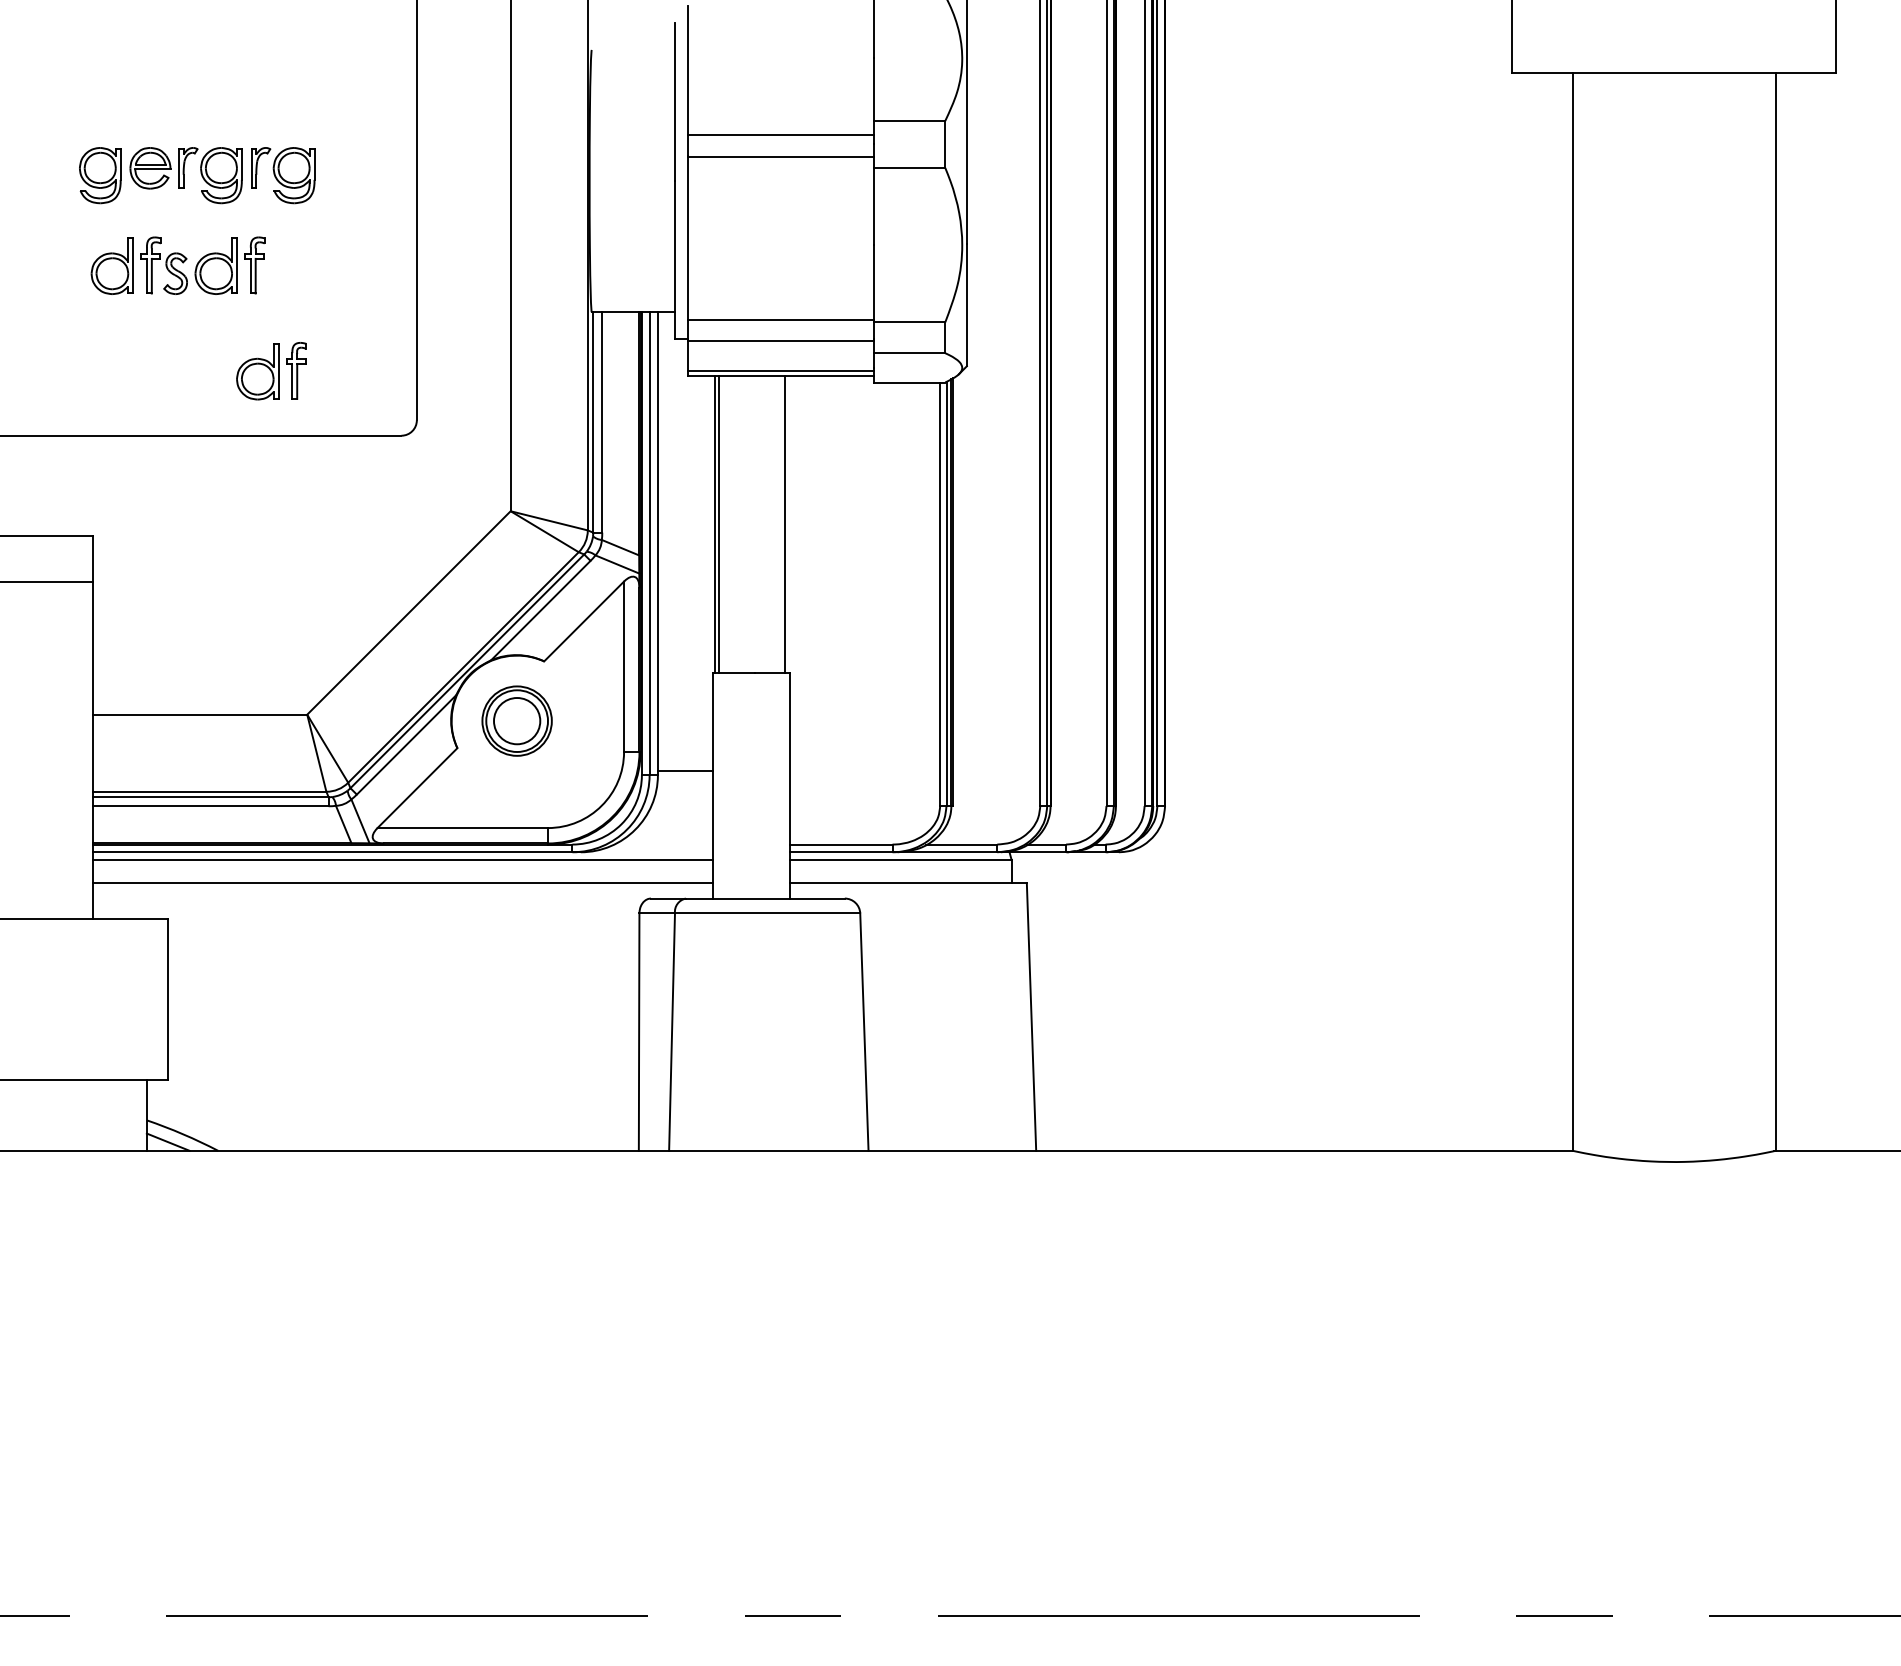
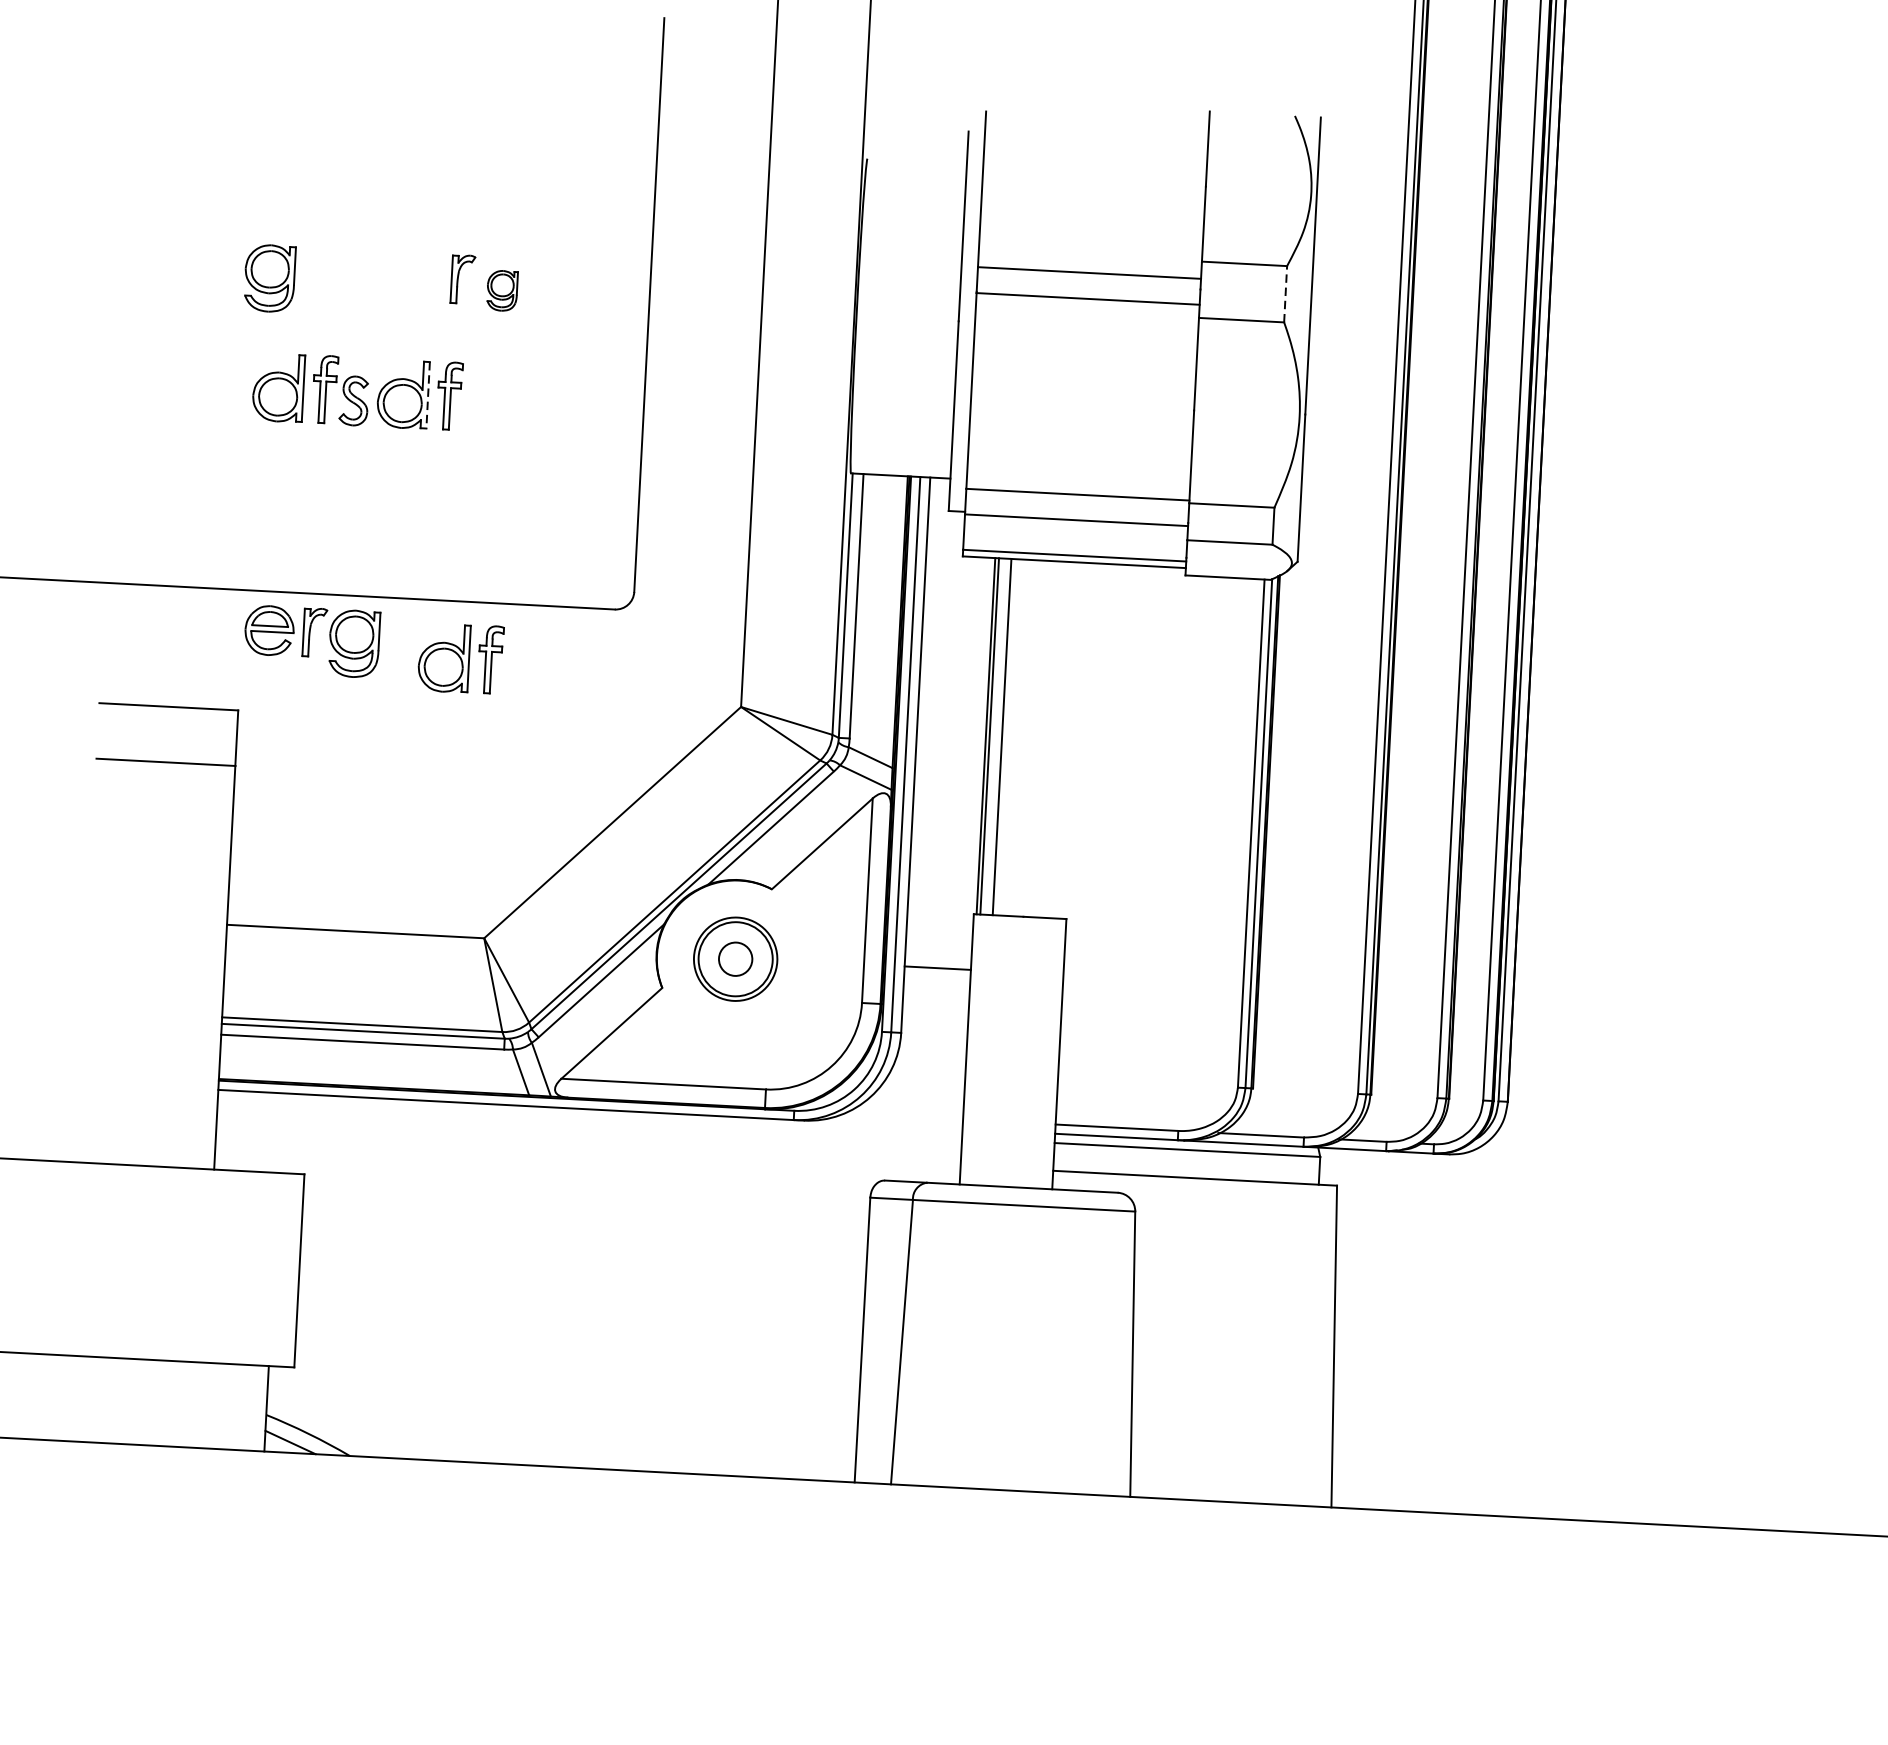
line: (945, 143) -> (1285, 293), solid -> dashed
part: (185, 175) -> (311, 641), moved
part: (293, 175) -> (501, 290), size x0.6
line: (236, 265) -> (427, 394), solid -> dashed
part: (271, 371) -> (460, 658), moved
line: (784, 524) -> (1001, 736), moved
circle: (517, 721) -> (736, 959), size x0.6
line: (685, 770) -> (937, 967), moved
line: (402, 859) -> (589, 1118), removed
line: (402, 883) -> (587, 1146), removed

